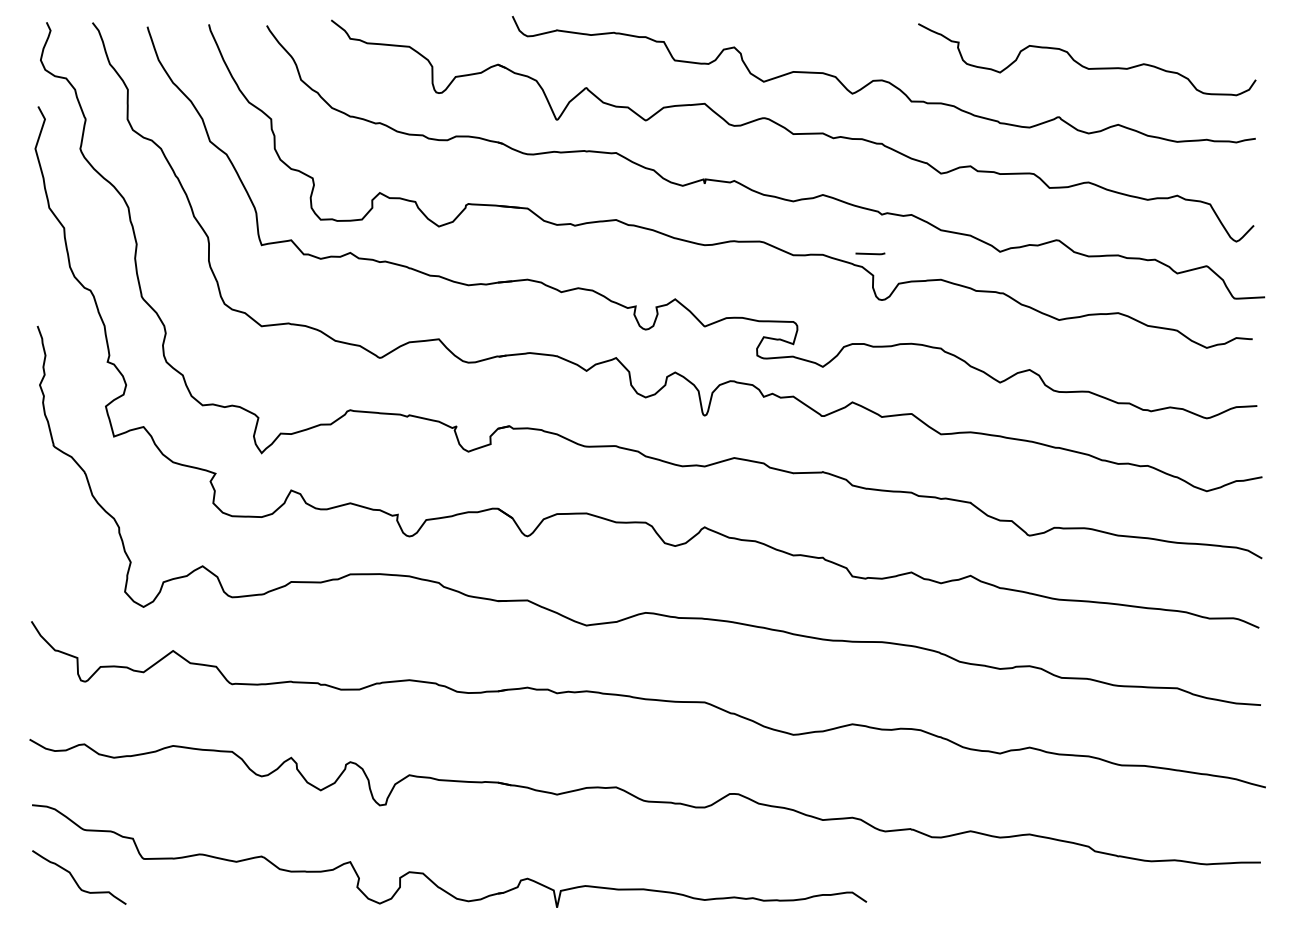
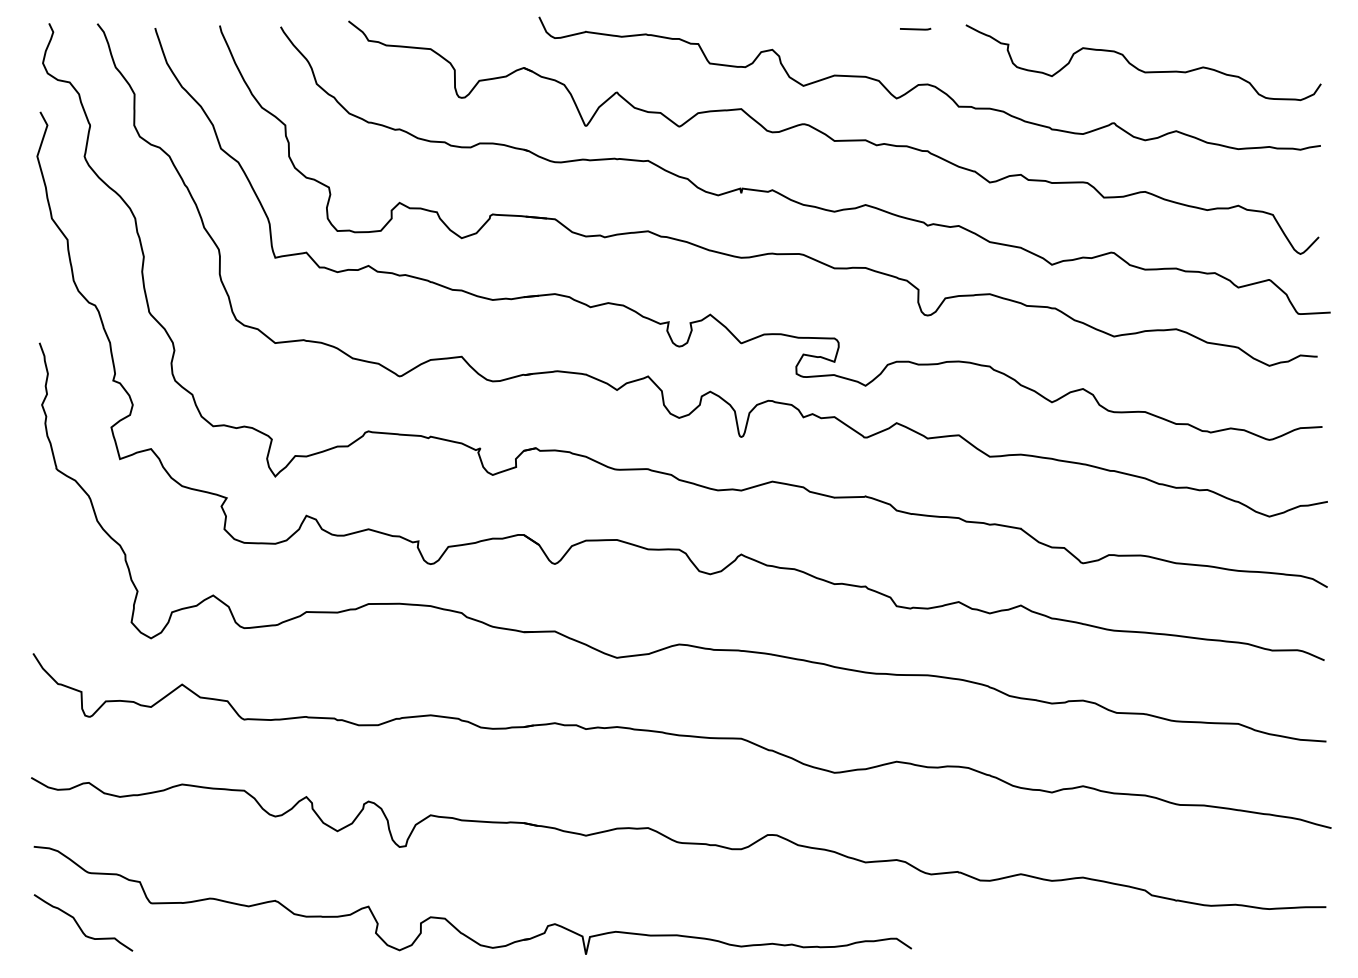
line: (870, 253) -> (915, 28), moved

